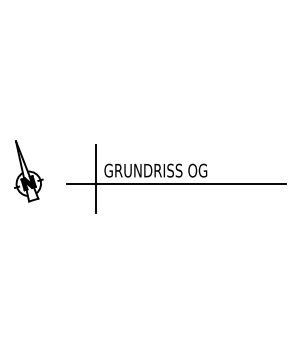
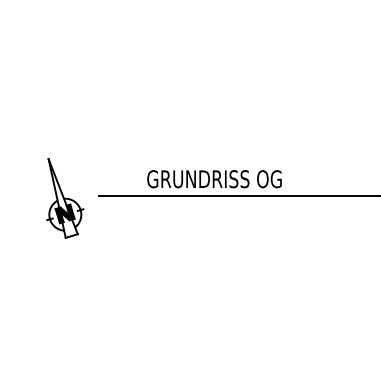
part: (28, 171) -> (64, 198), moved
line: (96, 178) -> (136, 189), removed

